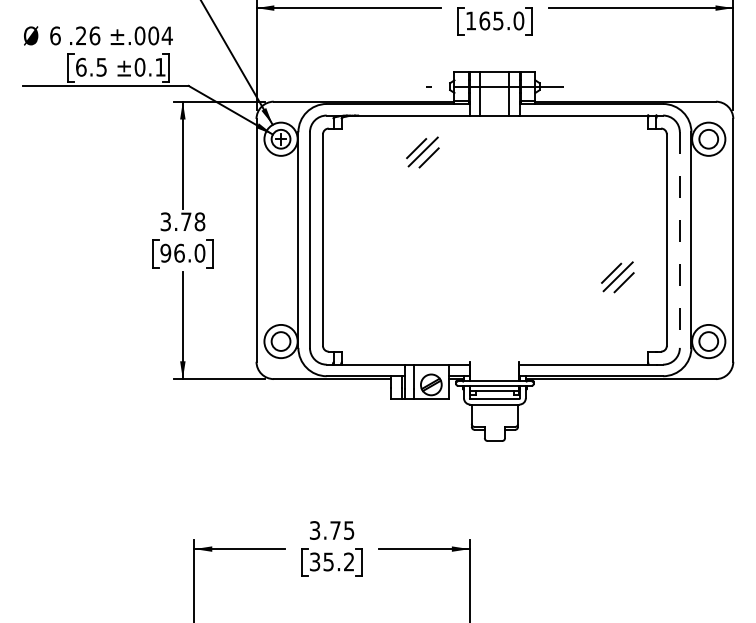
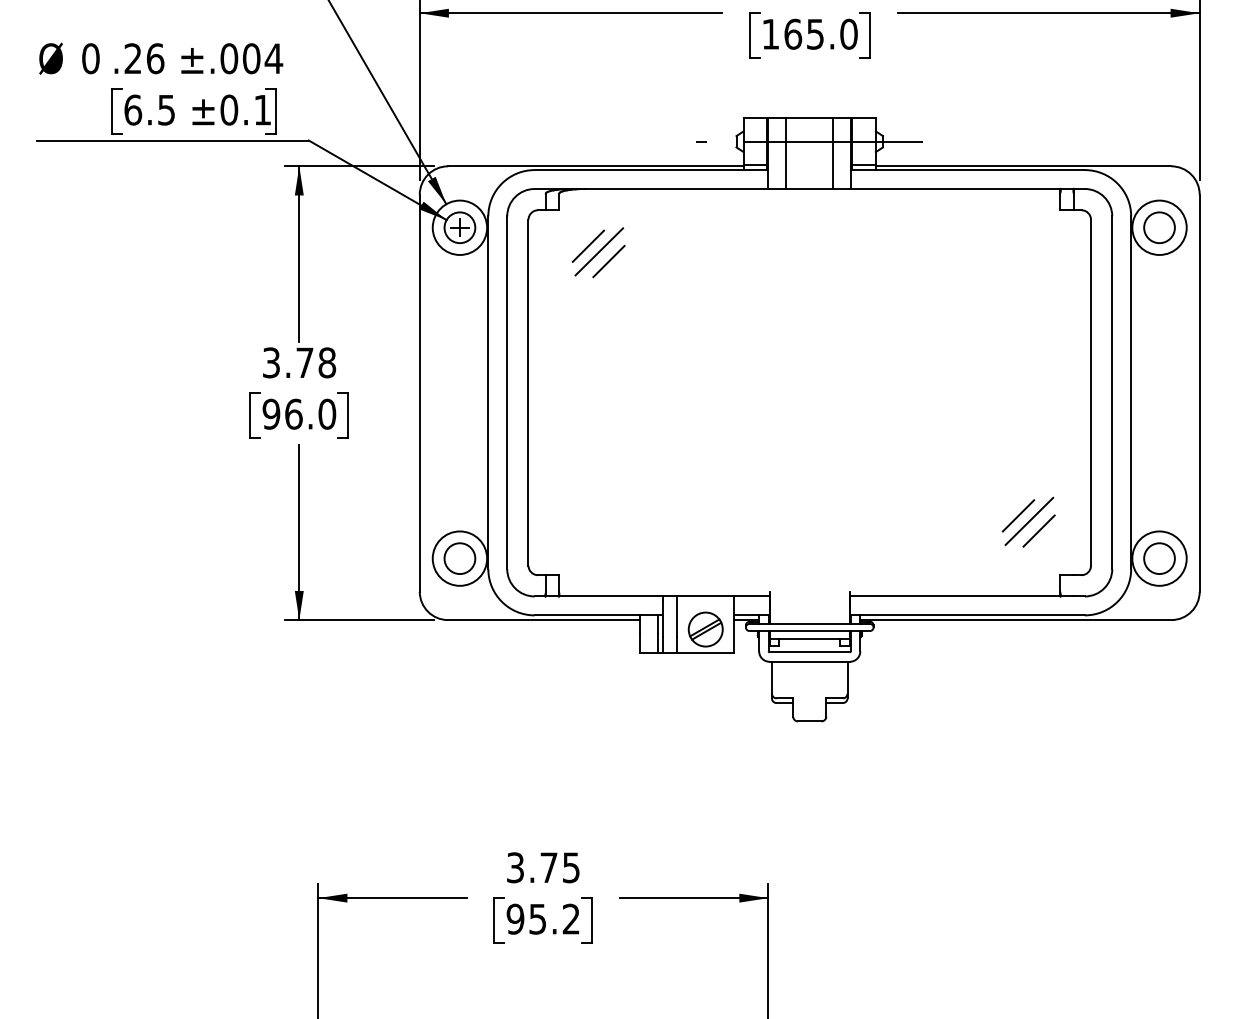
text: (55, 35) -> (90, 58), 6 -> 0
part: (422, 152) -> (598, 252), moved
line: (679, 240) -> (1111, 393), dashed -> solid
part: (617, 277) -> (1028, 522), moved
text: (314, 561) -> (514, 918), 35.2 -> 95.2

